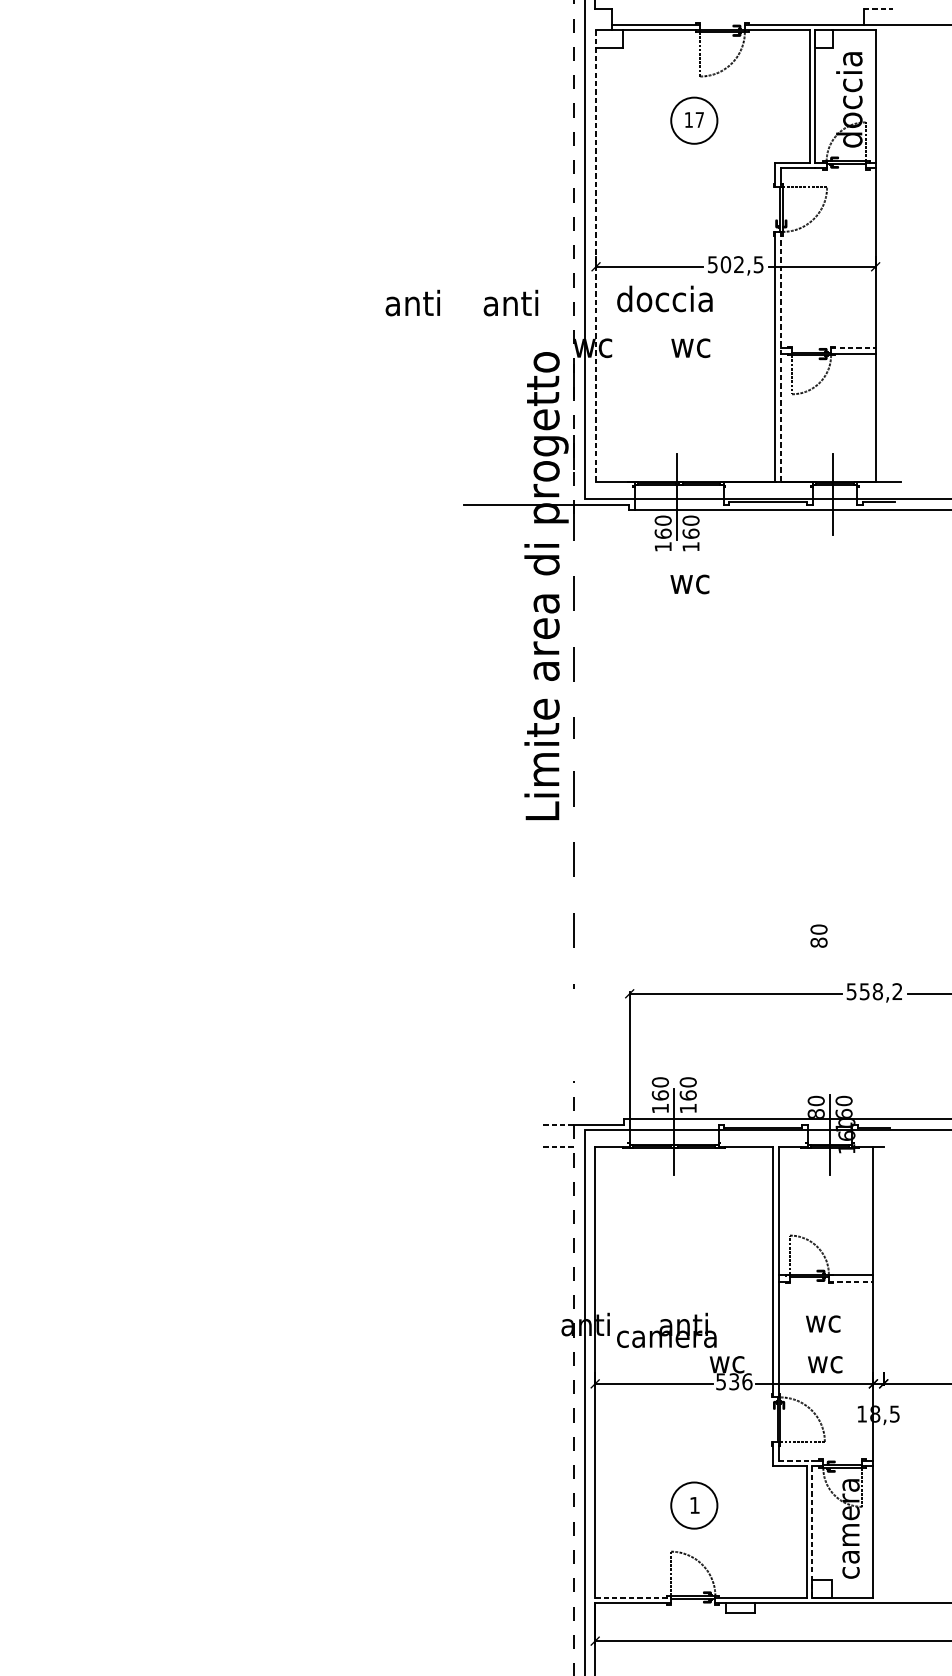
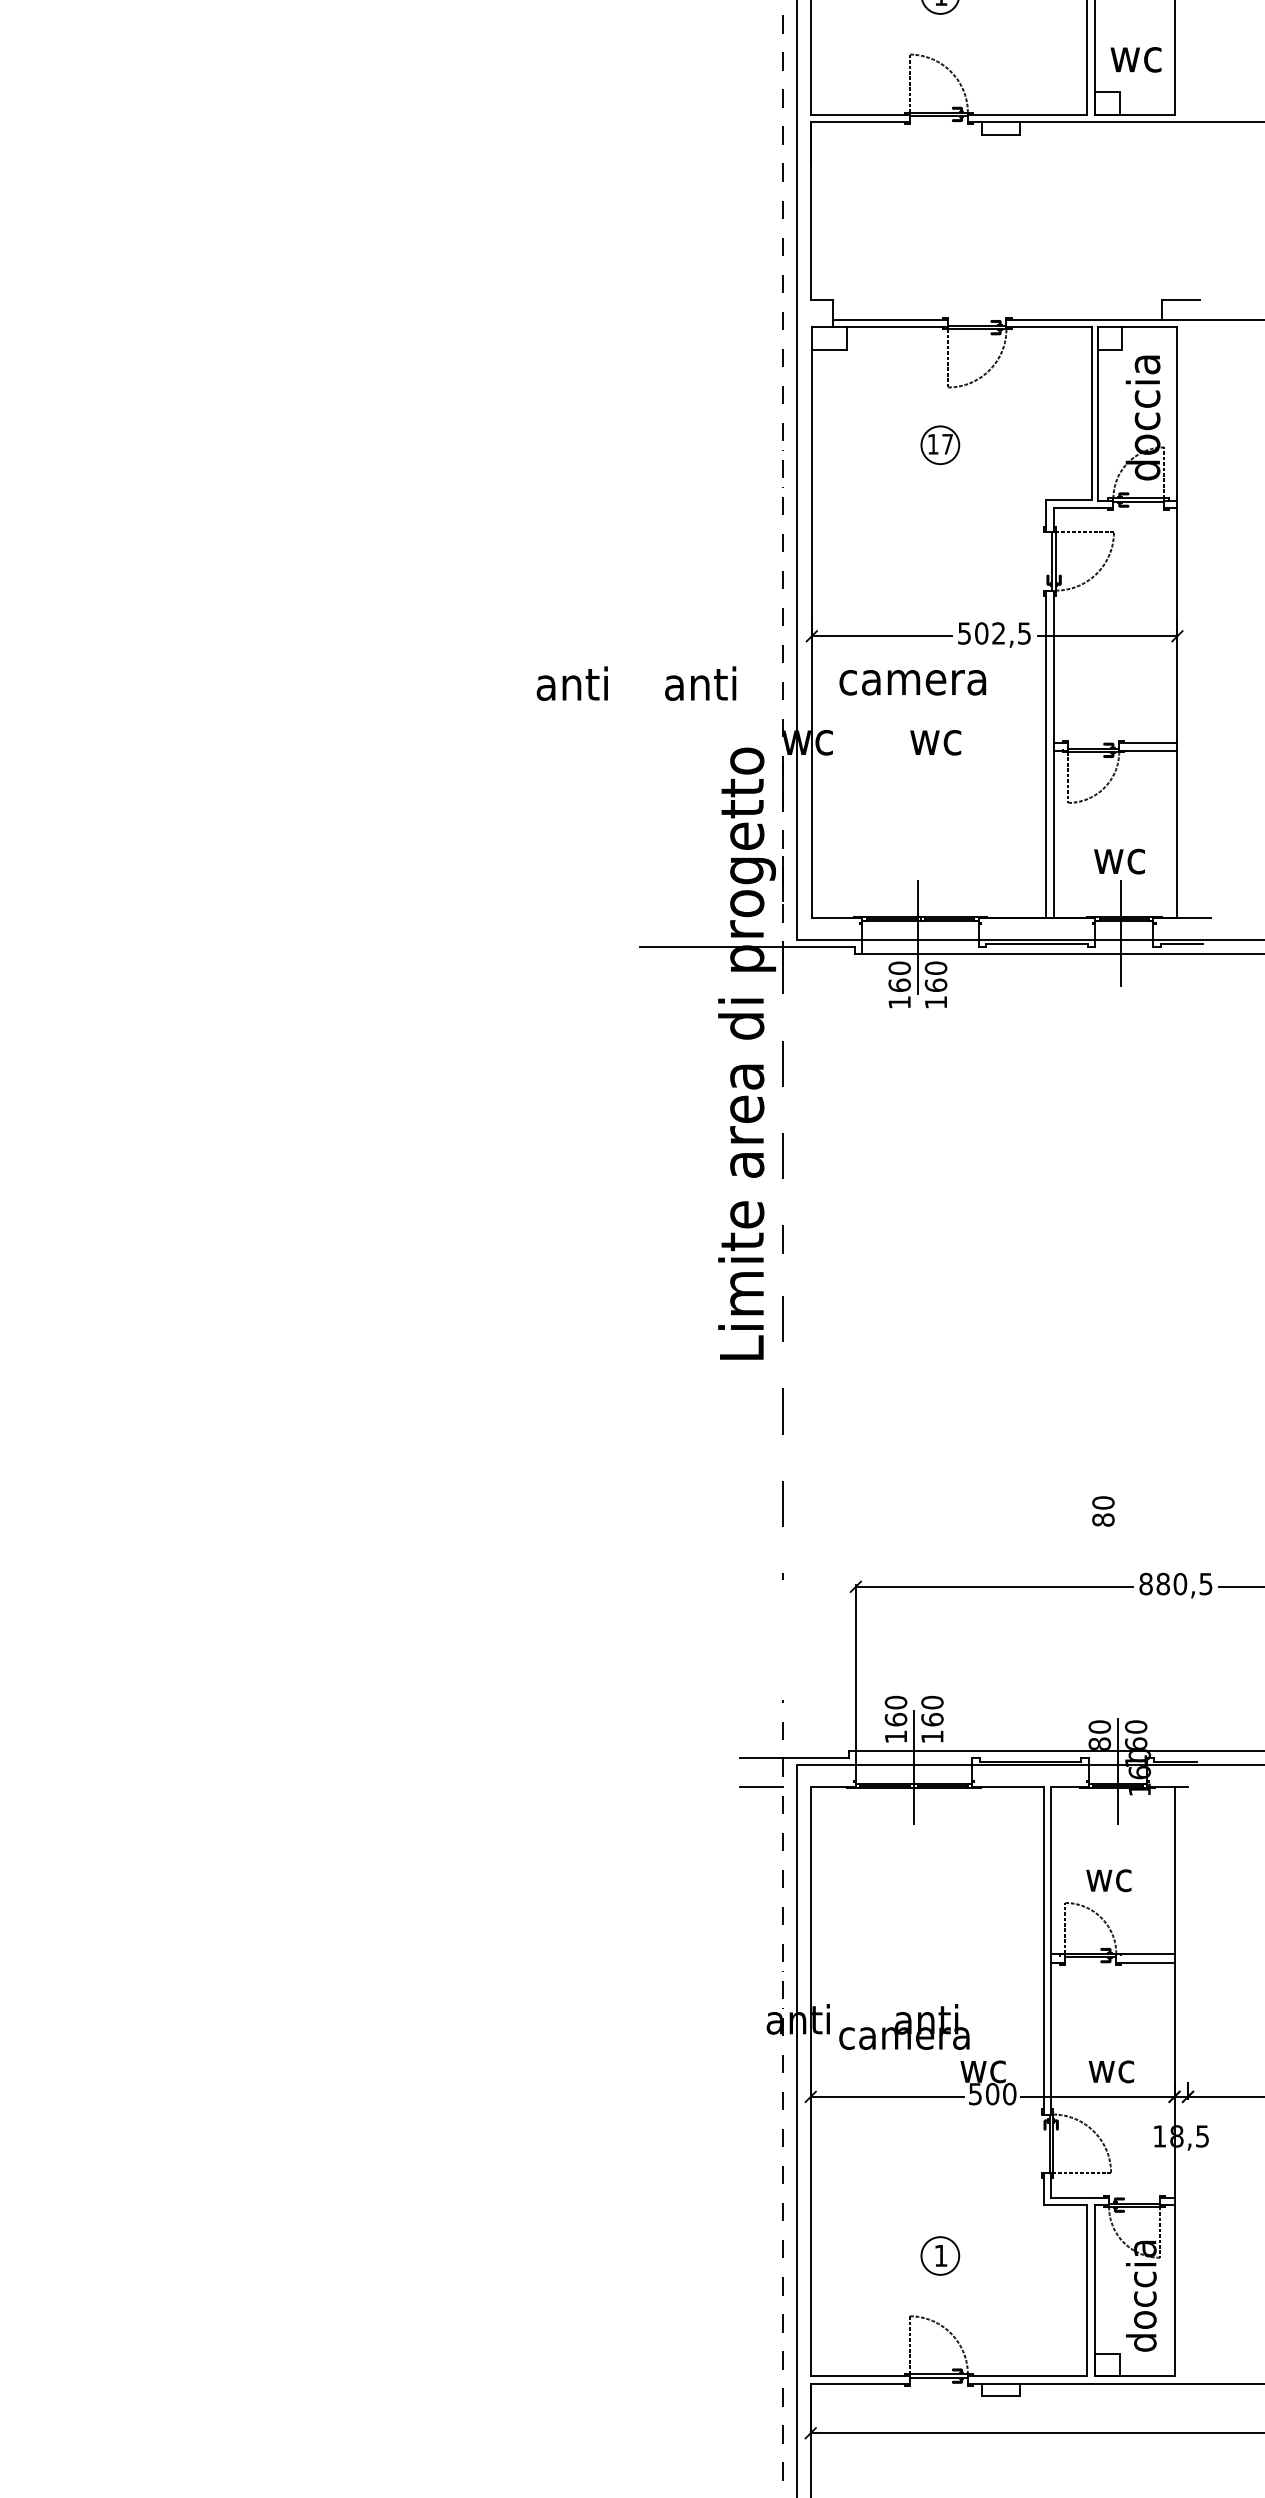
line: (877, 9) -> (1180, 299), dashed -> solid
circle: (694, 120) -> (940, 445), size x0.62
line: (595, 257) -> (811, 623), dashed -> solid
text: (673, 299) -> (913, 678), doccia -> camera
line: (853, 348) -> (1148, 742), dashed -> solid
line: (780, 357) -> (1053, 754), dashed -> solid
text: (689, 584) -> (1119, 861), moved
text: (874, 991) -> (1175, 1583), 558,2 -> 880,5
line: (556, 1125) -> (760, 1758), dashed -> solid
line: (556, 1147) -> (760, 1787), dashed -> solid
line: (851, 1281) -> (1145, 1963), dashed -> solid
text: (822, 1323) -> (1108, 1880), moved
text: (740, 1381) -> (1000, 2093), 536 -> 500
line: (795, 1460) -> (1072, 2197), dashed -> solid
circle: (694, 1505) -> (940, 2255), size x0.62
text: (848, 1528) -> (1141, 2285), camera -> doccia
line: (812, 1531) -> (1094, 2290), dashed -> solid
line: (633, 1597) -> (860, 2376), dashed -> solid

